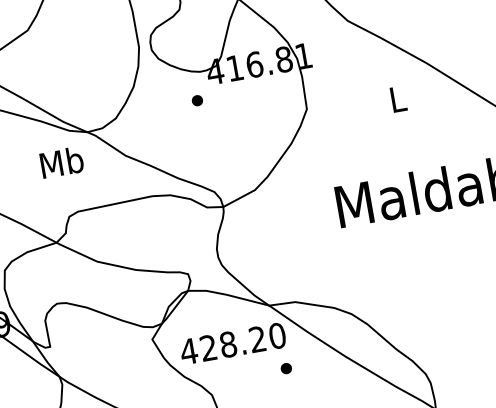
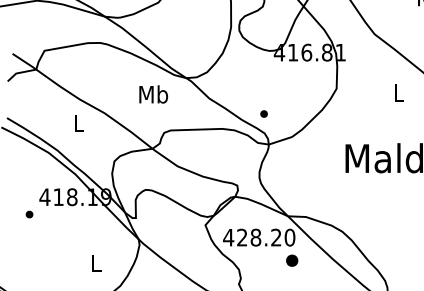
part: (196, 100) -> (263, 113), moved
text: (61, 162) -> (153, 94), moved
part: (285, 368) -> (291, 260), size x1.6

